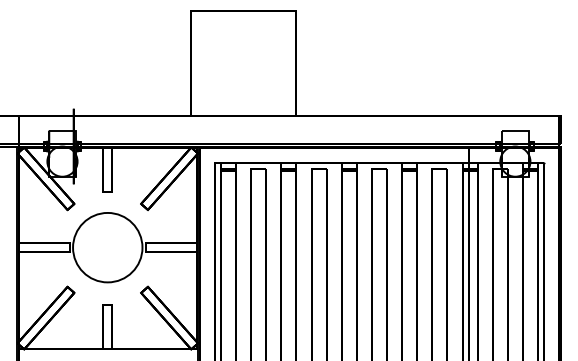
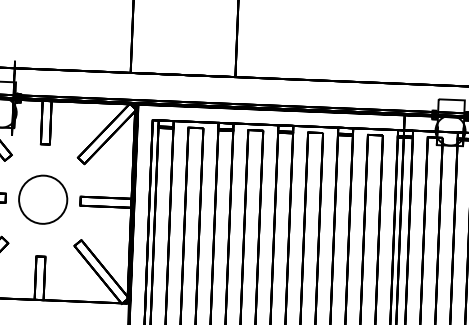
circle: (107, 247) -> (42, 199), size x0.7

